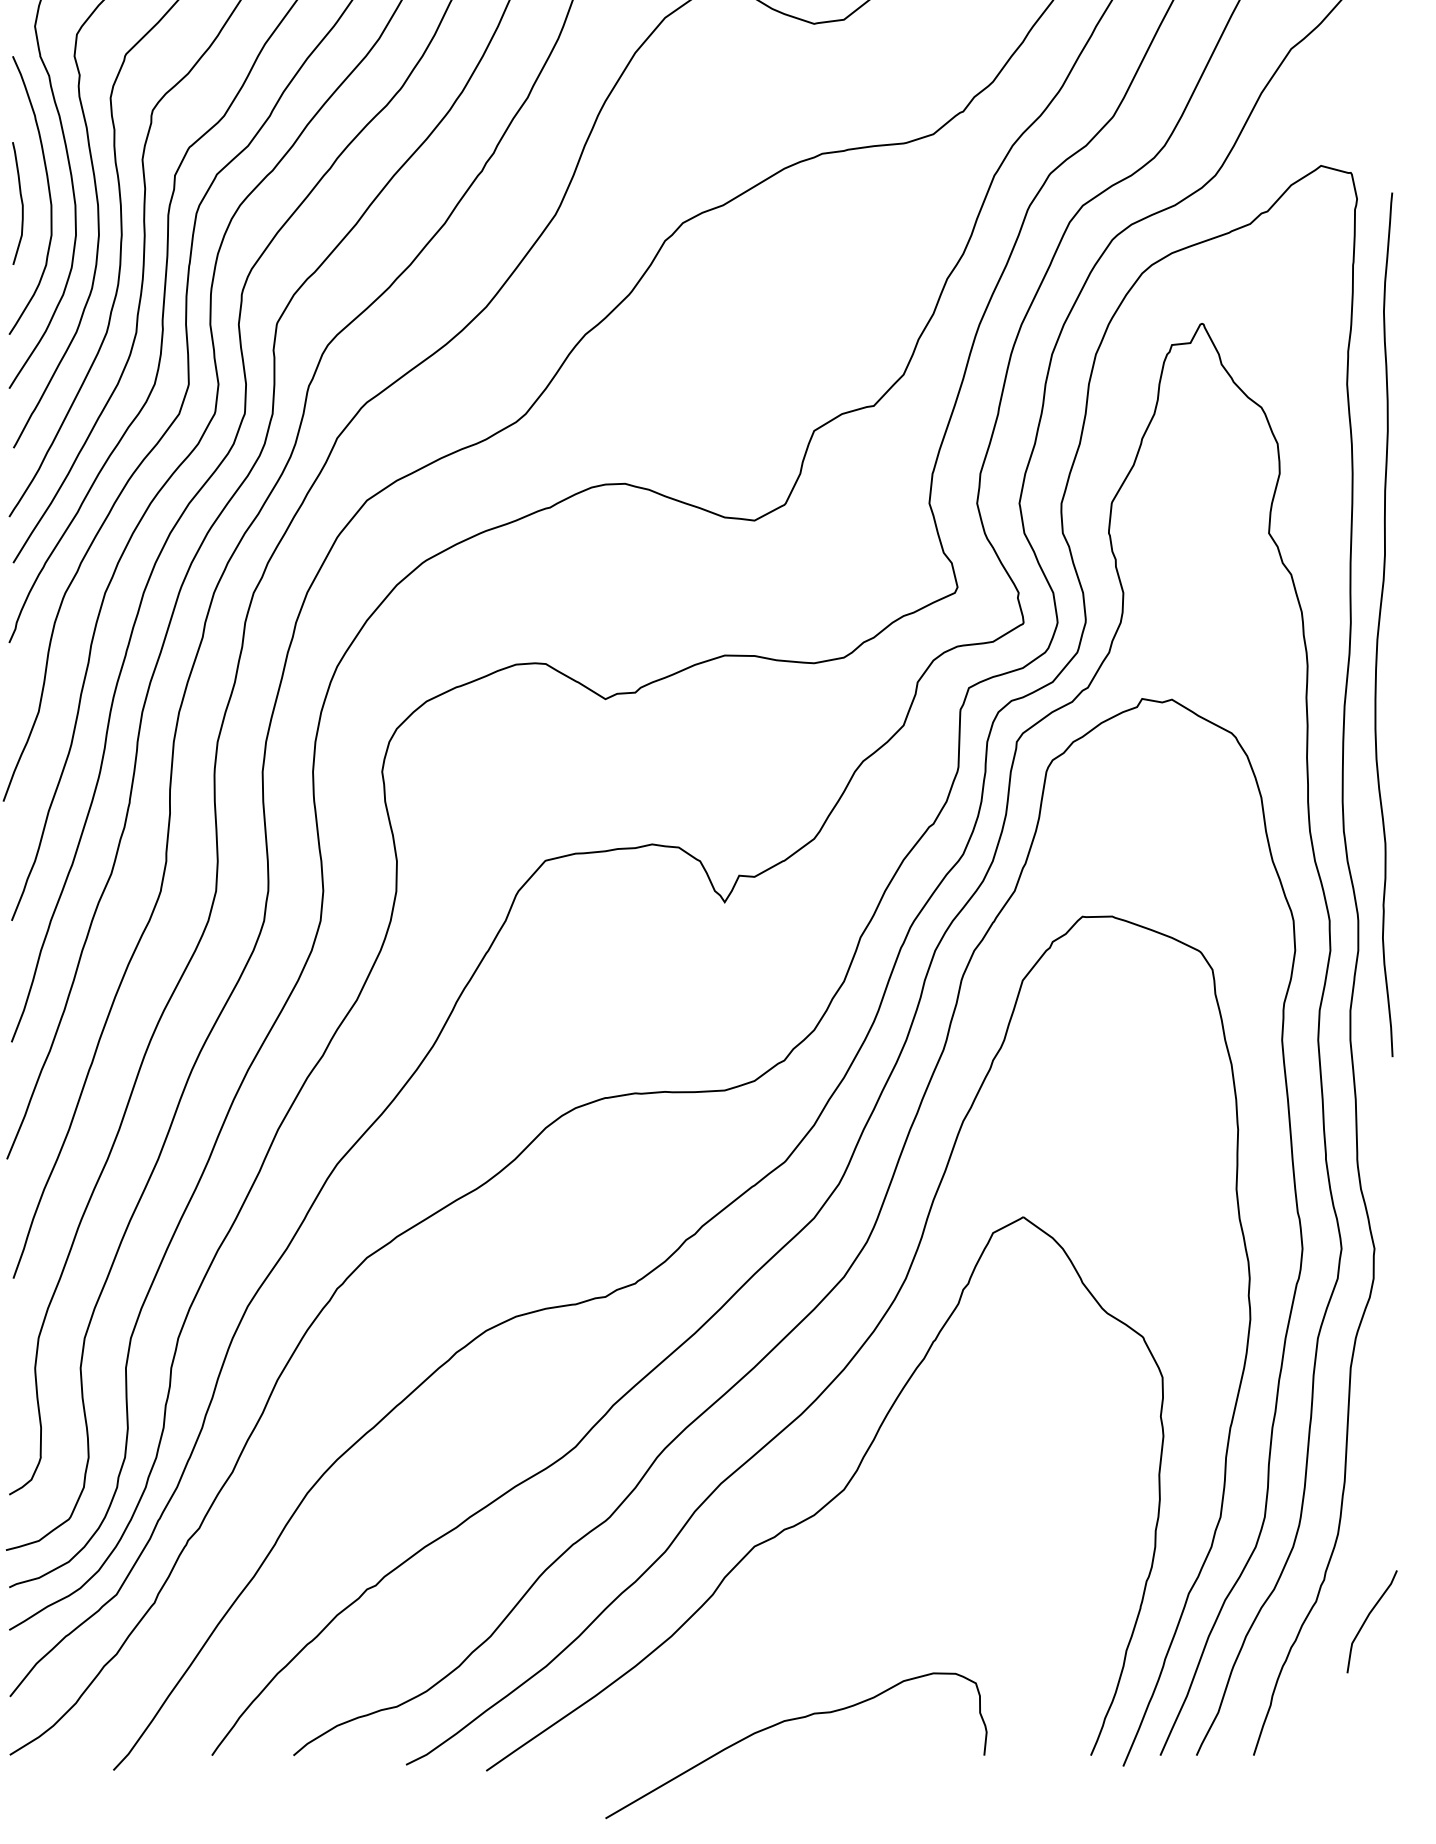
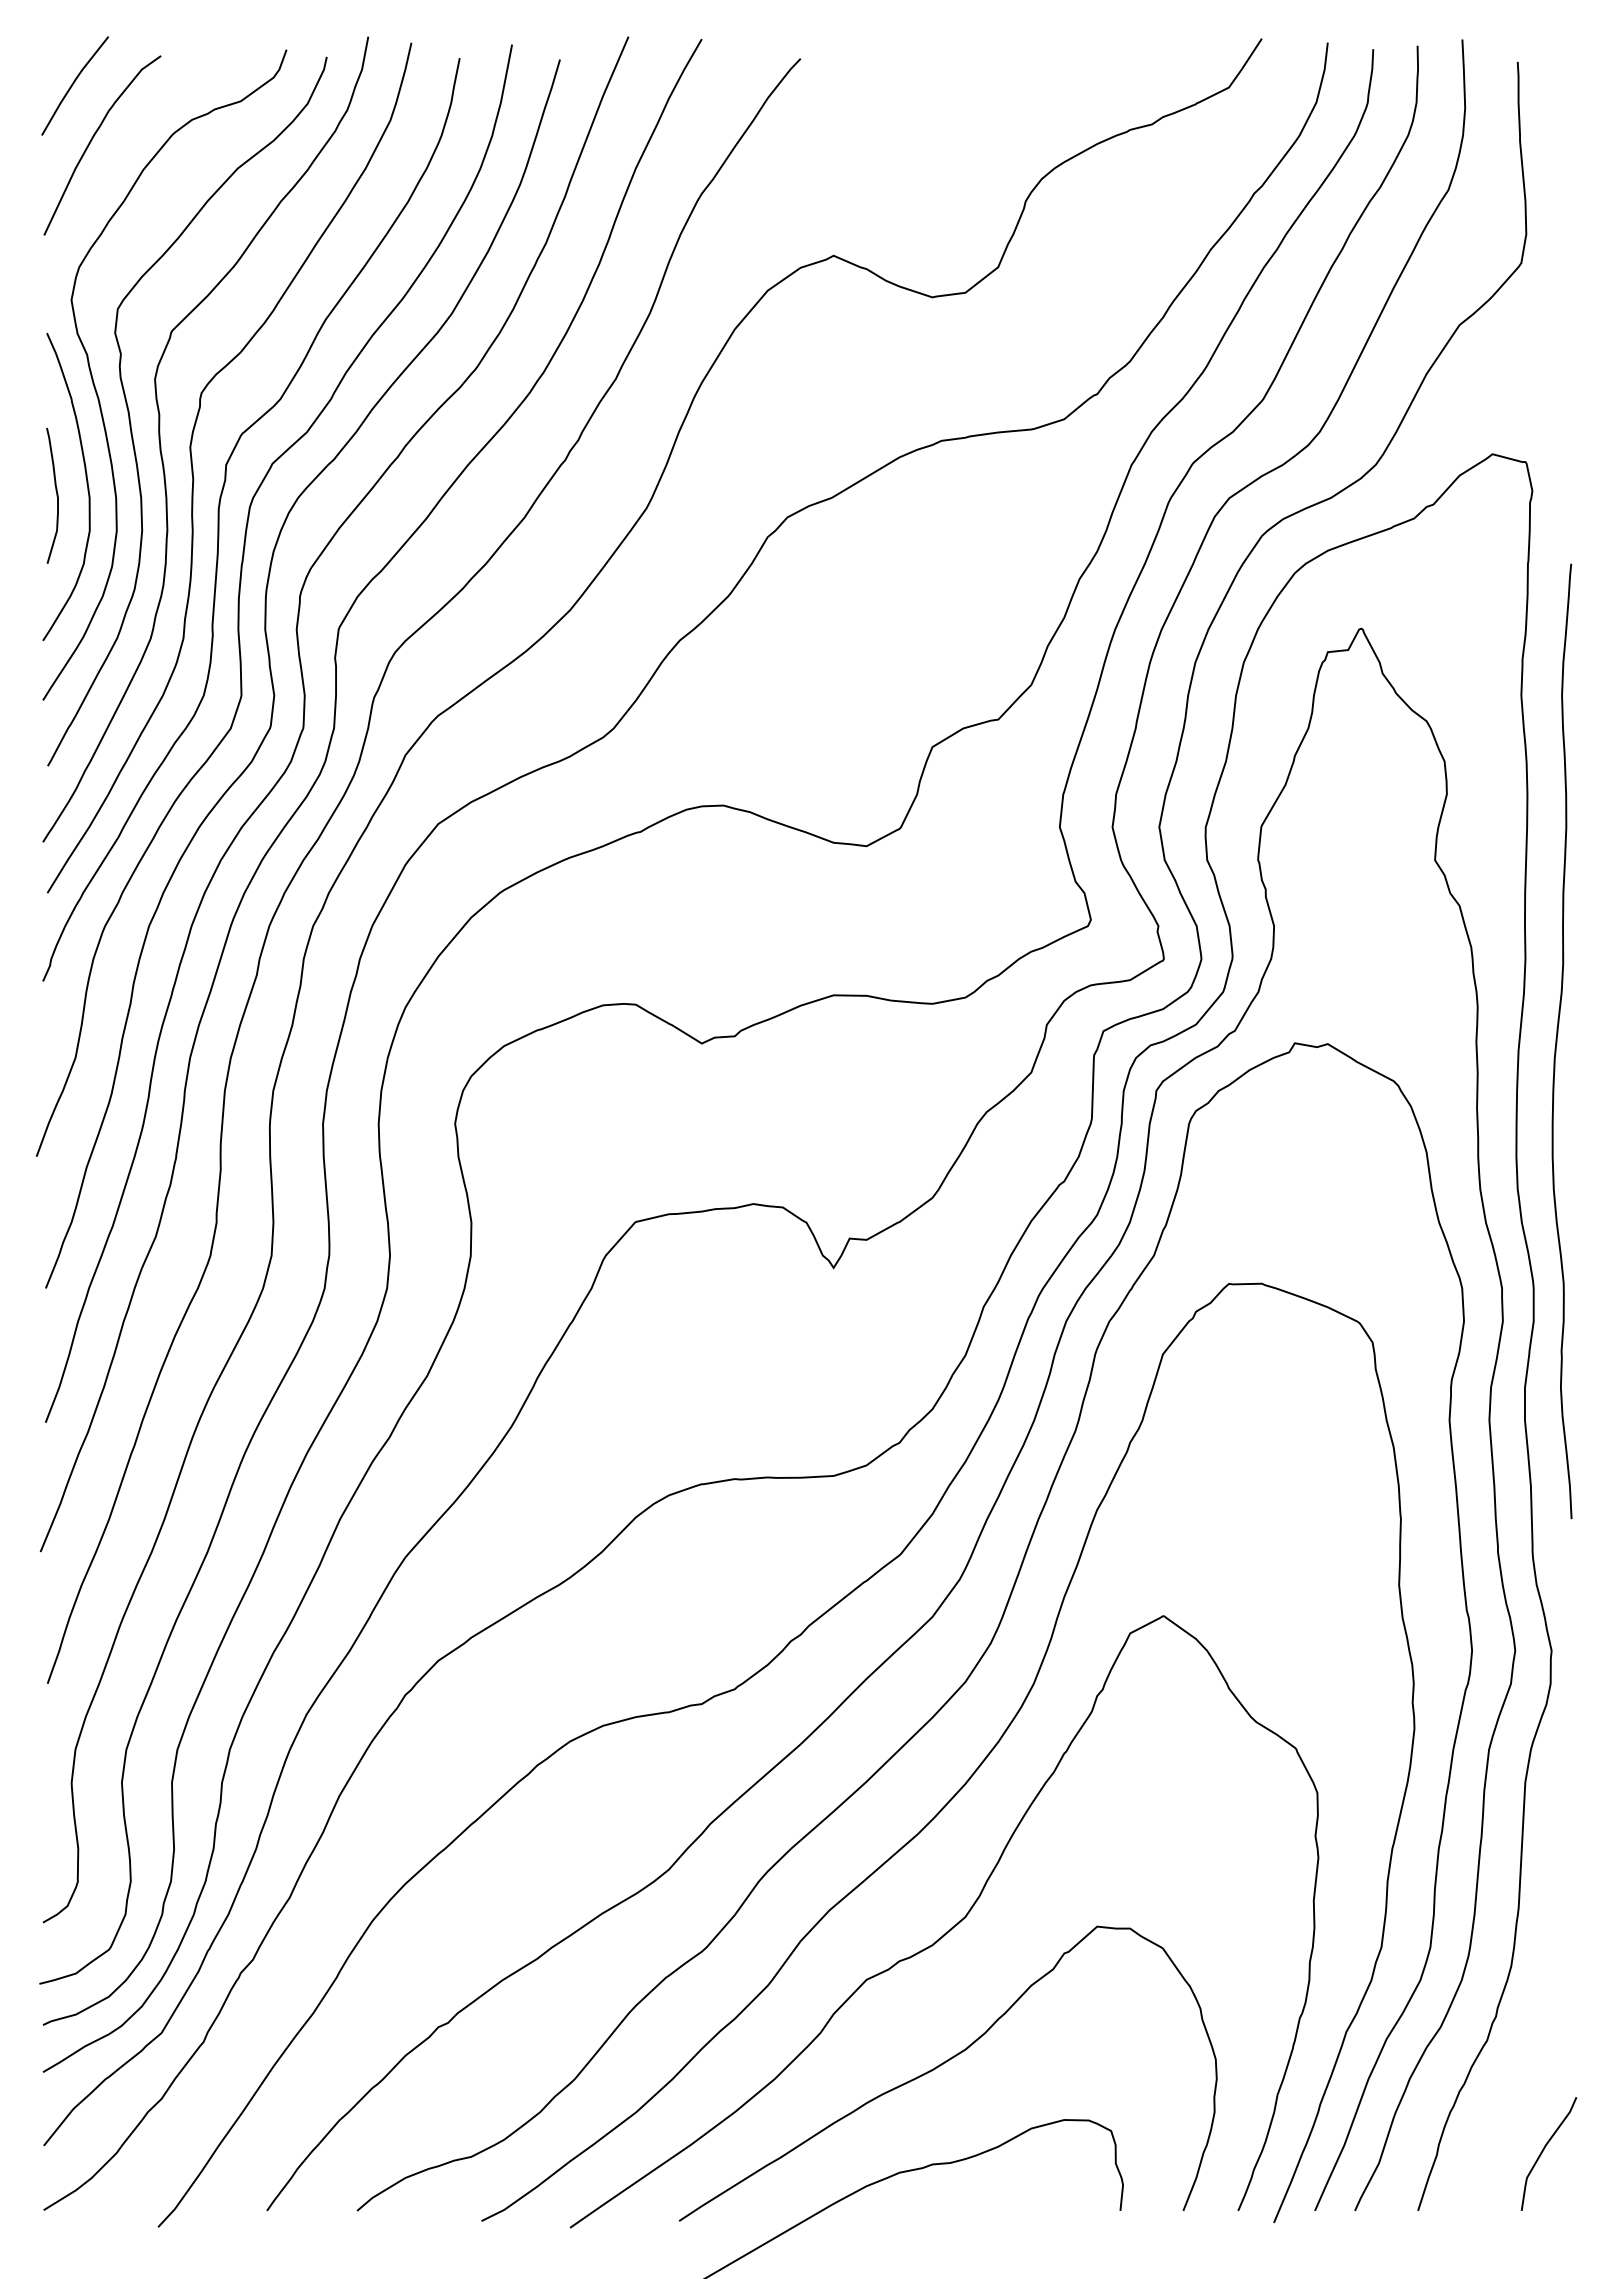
curve: (1379, 624) -> (1557, 1040), moved
curve: (1367, 1619) -> (1543, 2151), moved
curve: (824, 1623) -> (943, 2064), added

